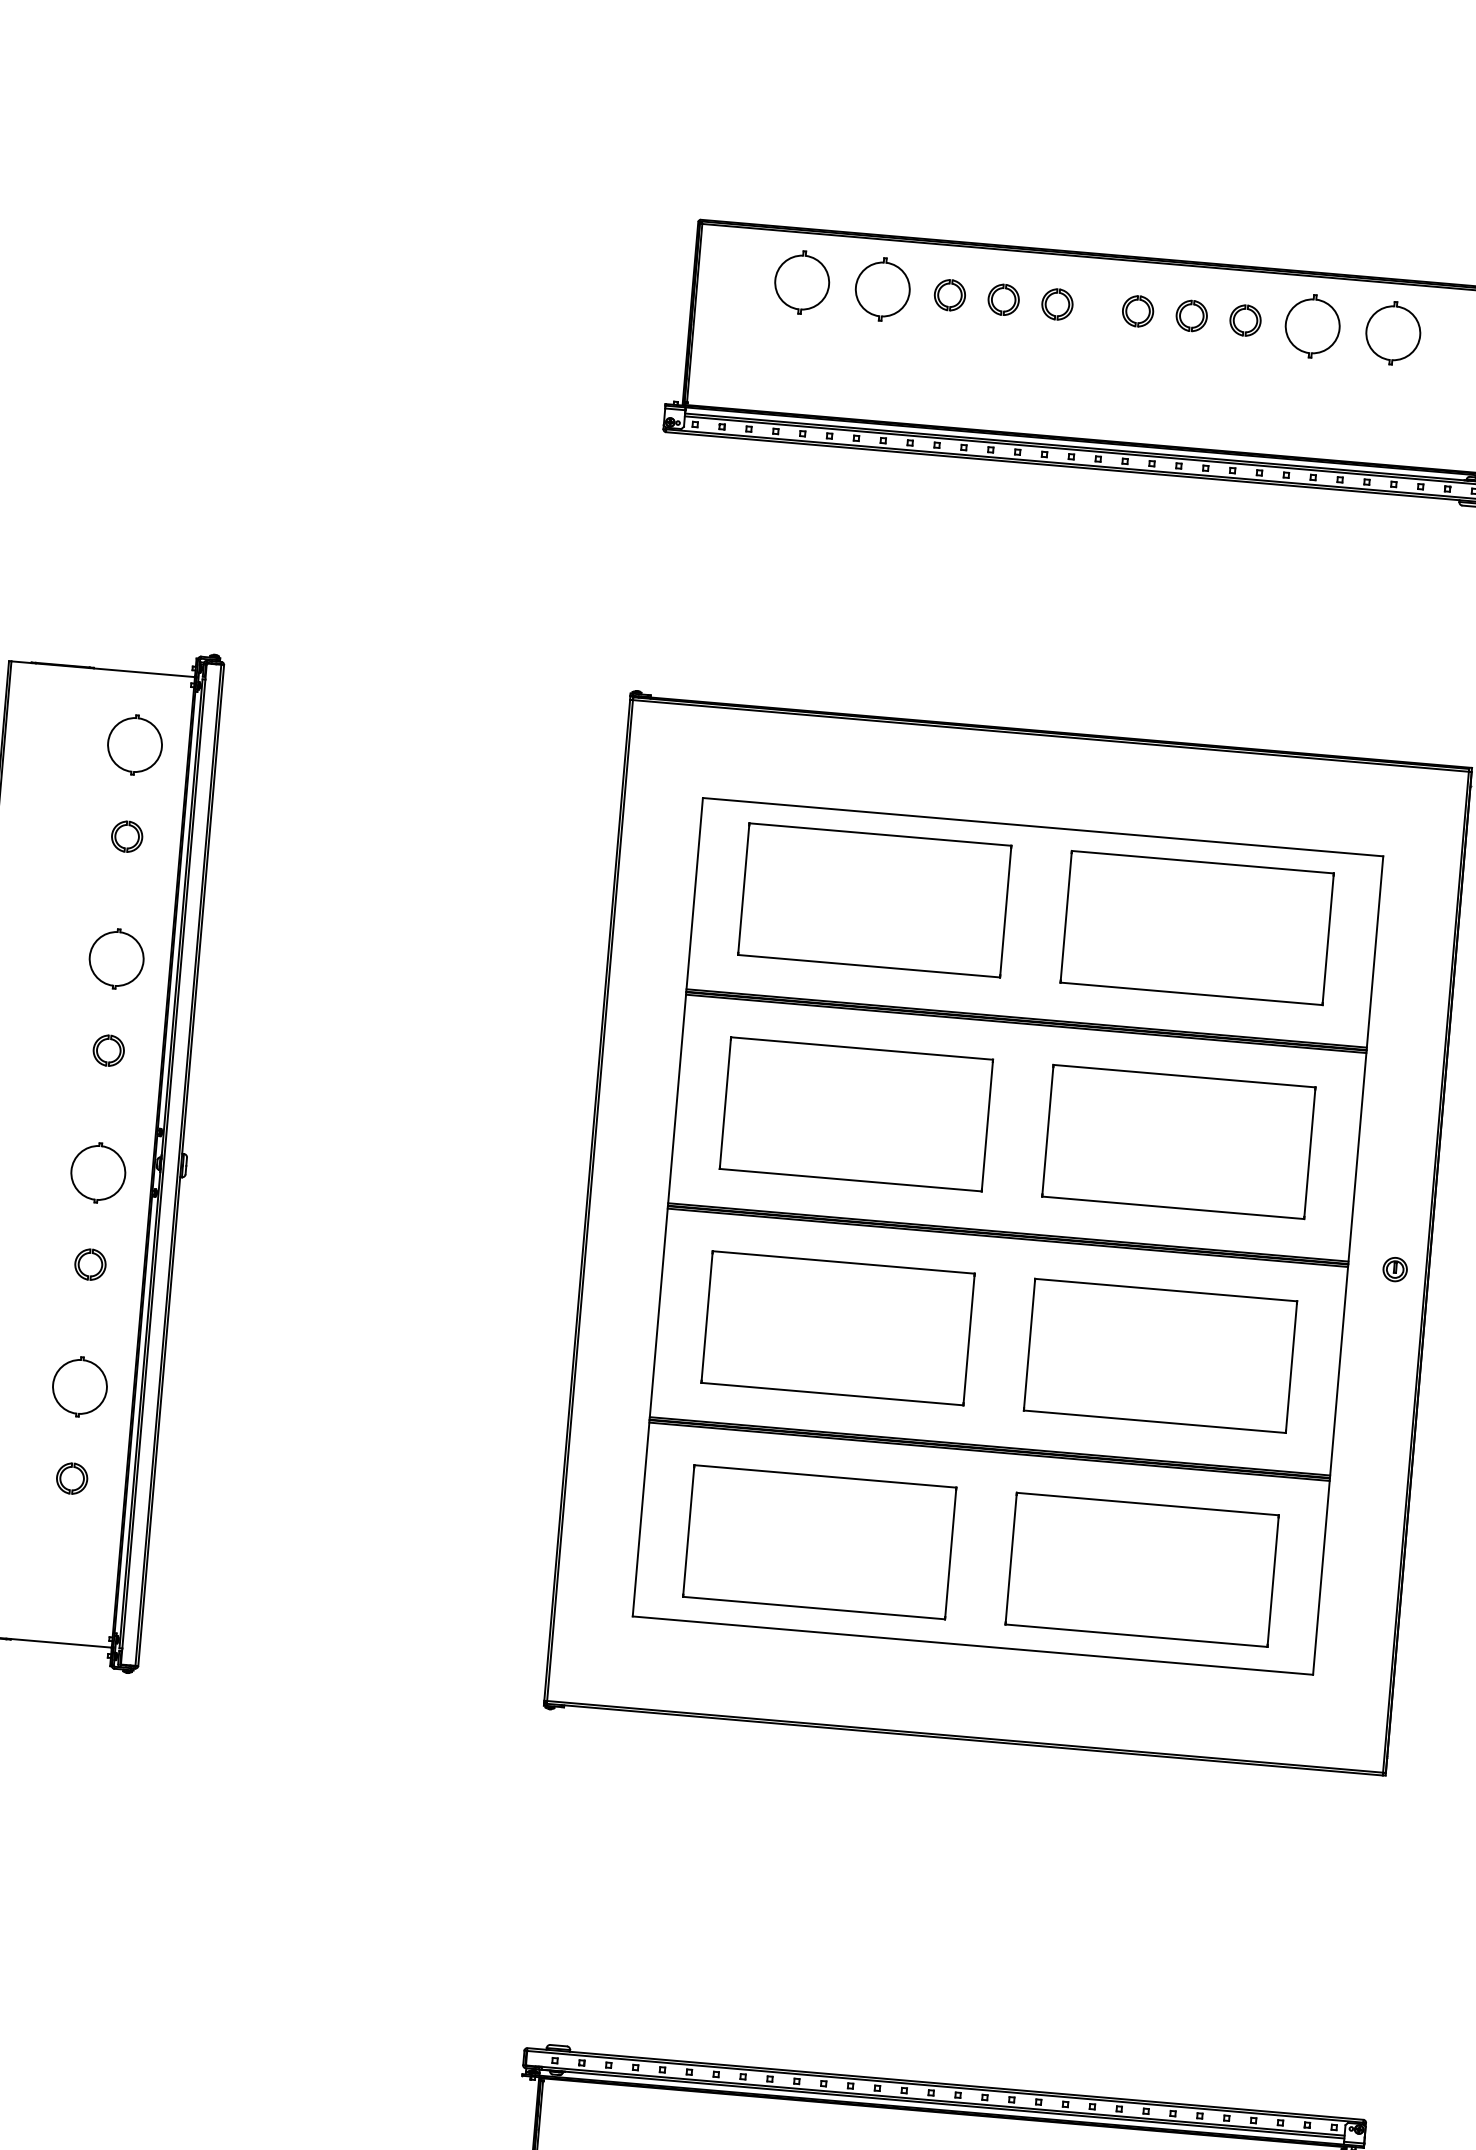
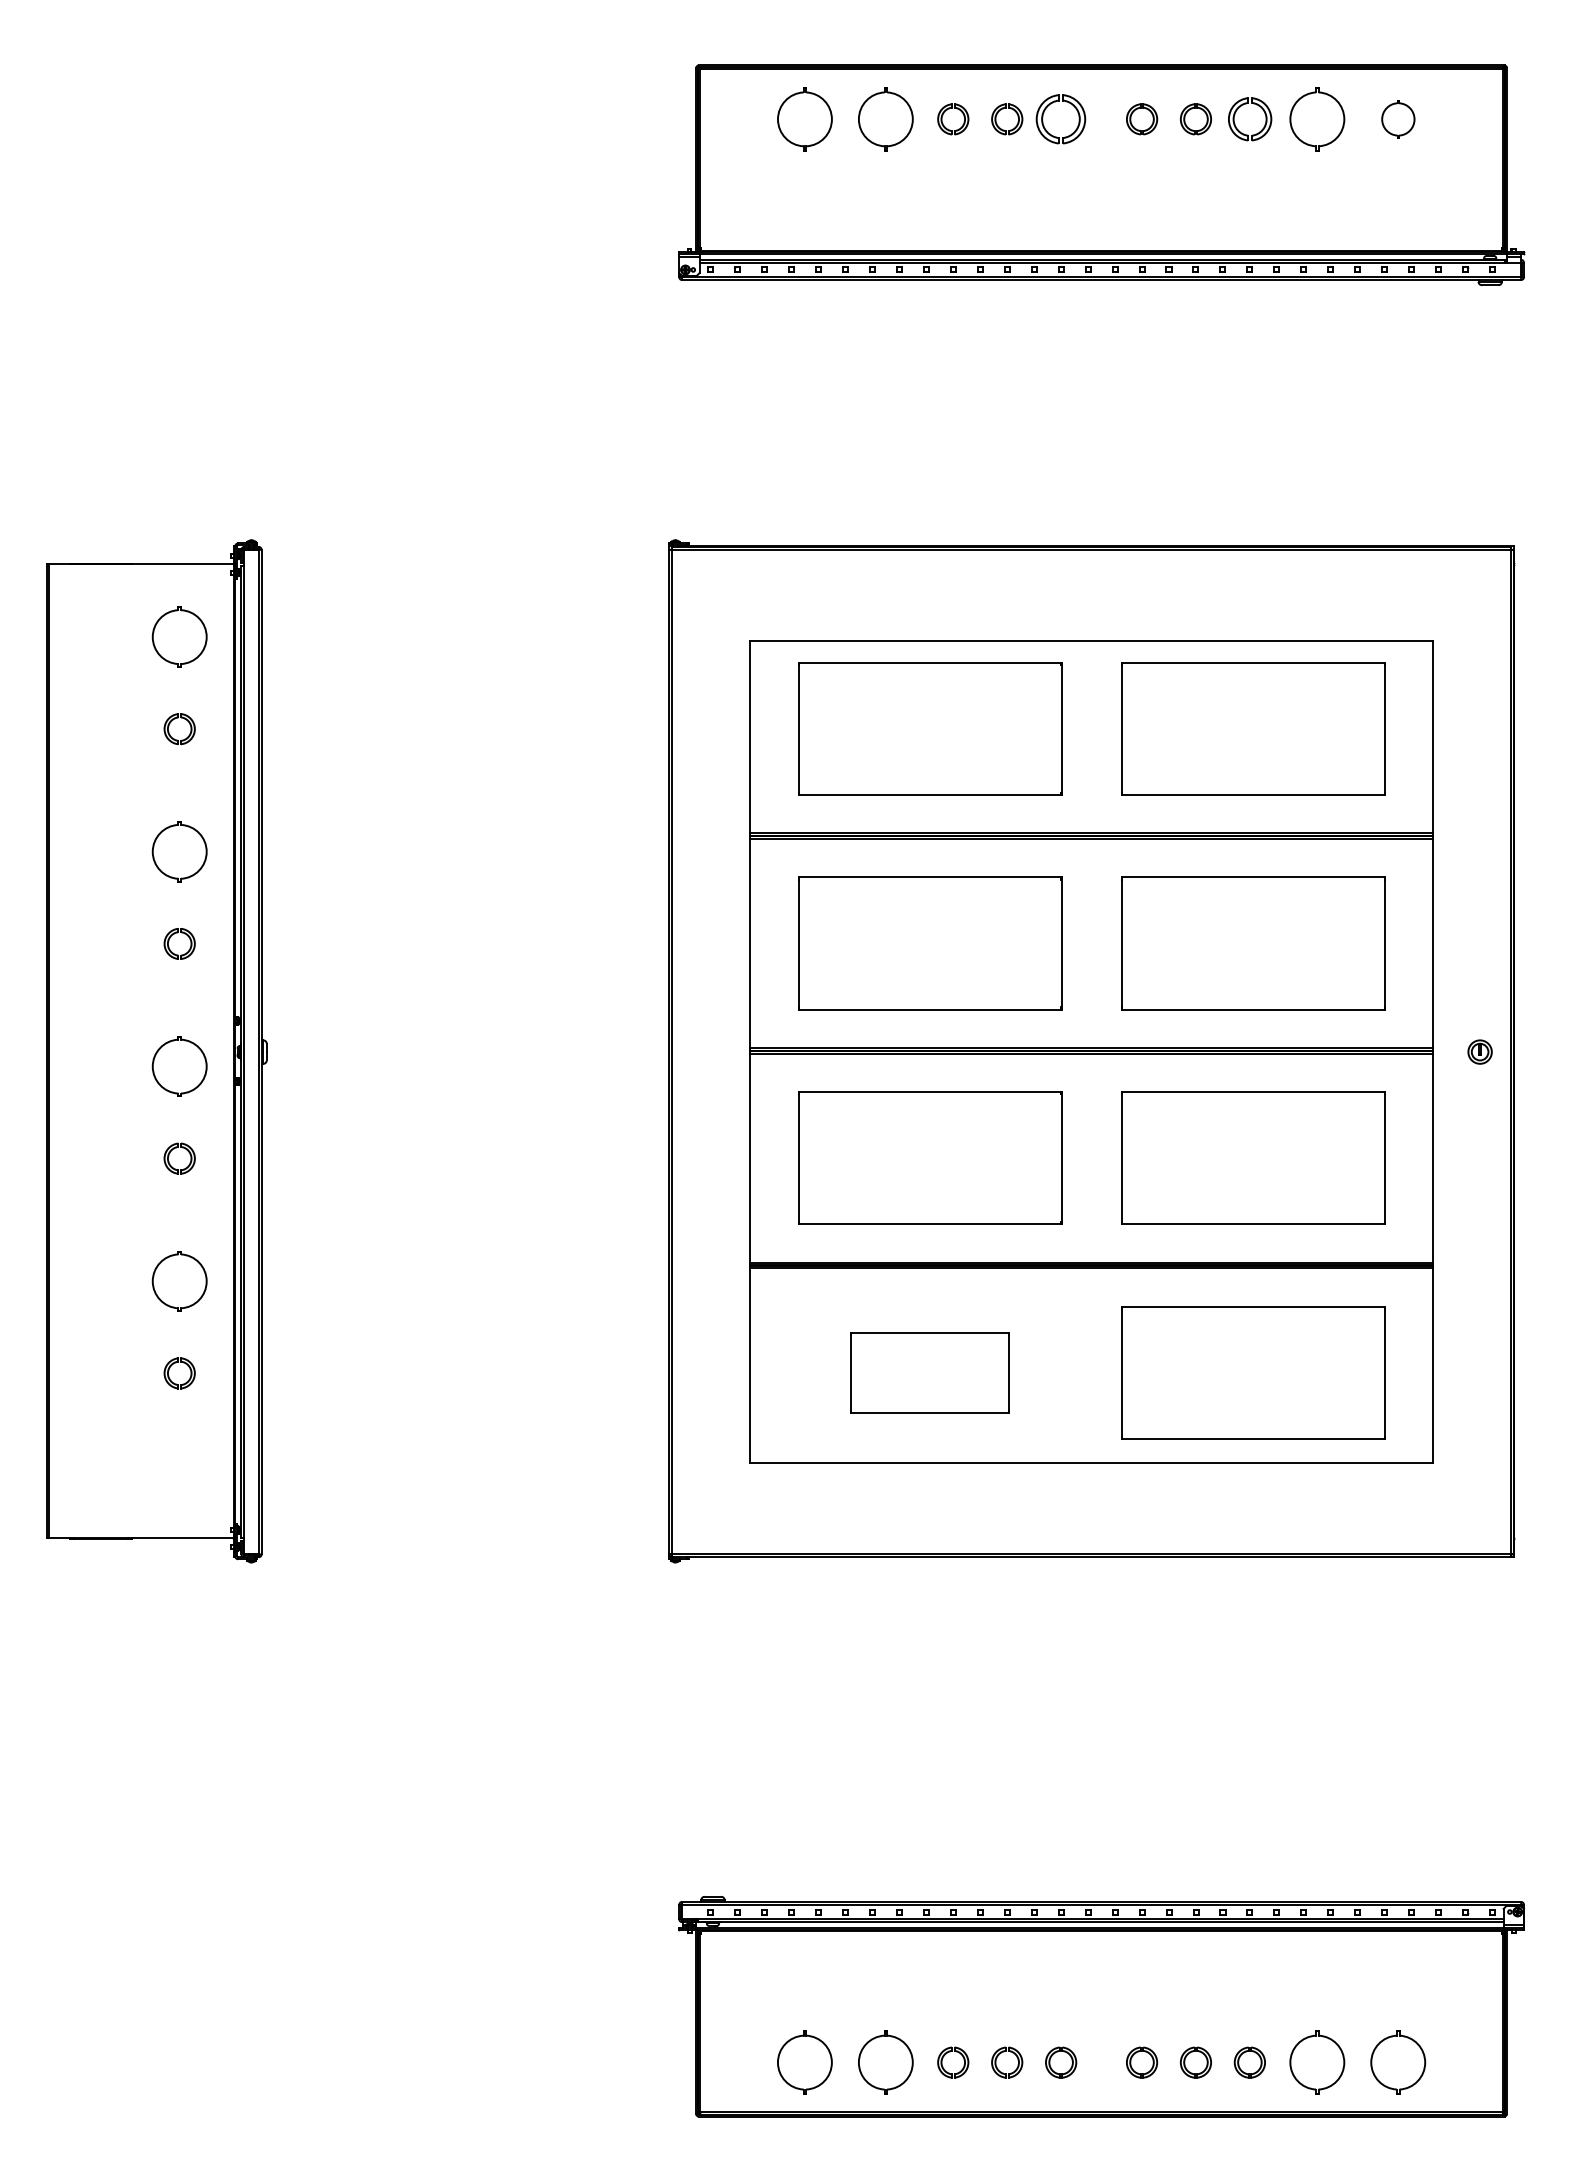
part: (1057, 304) -> (1061, 119), size x1.6
part: (1245, 320) -> (1249, 119), size x1.4
part: (1393, 333) -> (1398, 119), size x0.6
part: (820, 1541) -> (930, 1372), size x0.6

